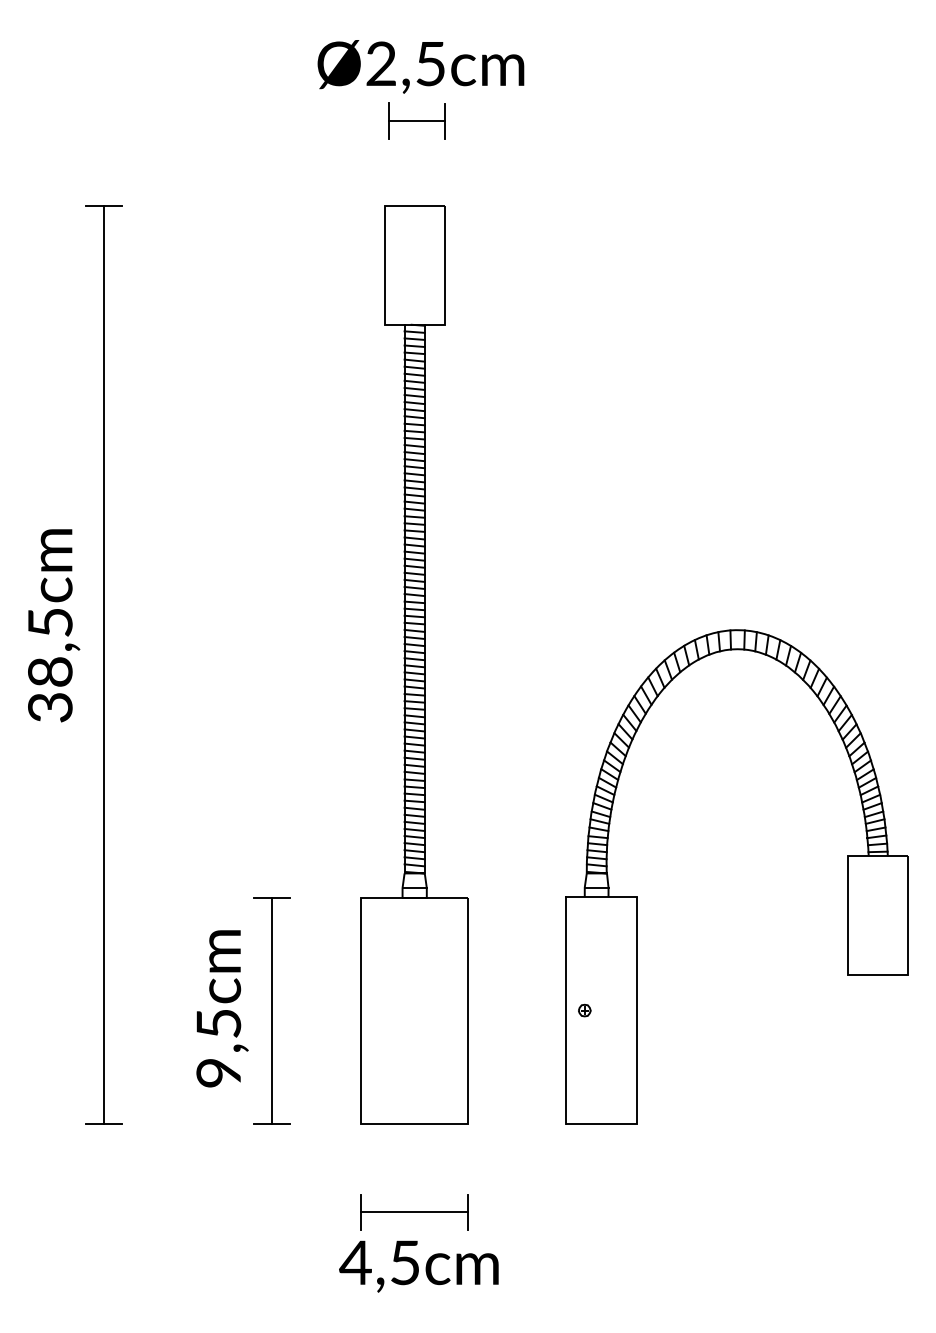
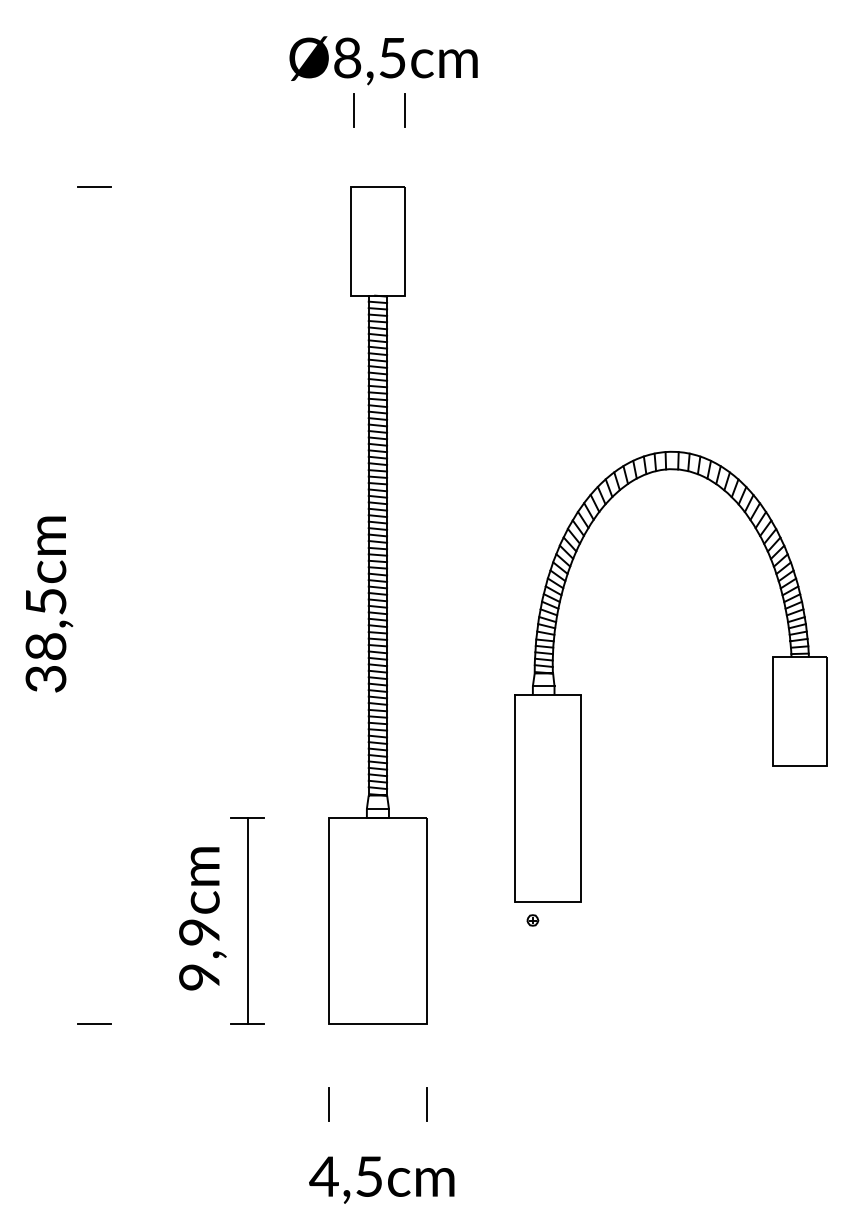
text: (381, 64) -> (347, 58), Ø2,5cm -> Ø8,5cm
line: (416, 121) -> (379, 110), removed
text: (54, 625) -> (49, 604), moved
line: (103, 664) -> (94, 605), removed
part: (637, 896) -> (580, 694), moved
text: (218, 1023) -> (199, 932), 9,5cm -> 9,9cm
line: (414, 1212) -> (377, 1104), removed
text: (418, 1266) -> (381, 1180), moved

